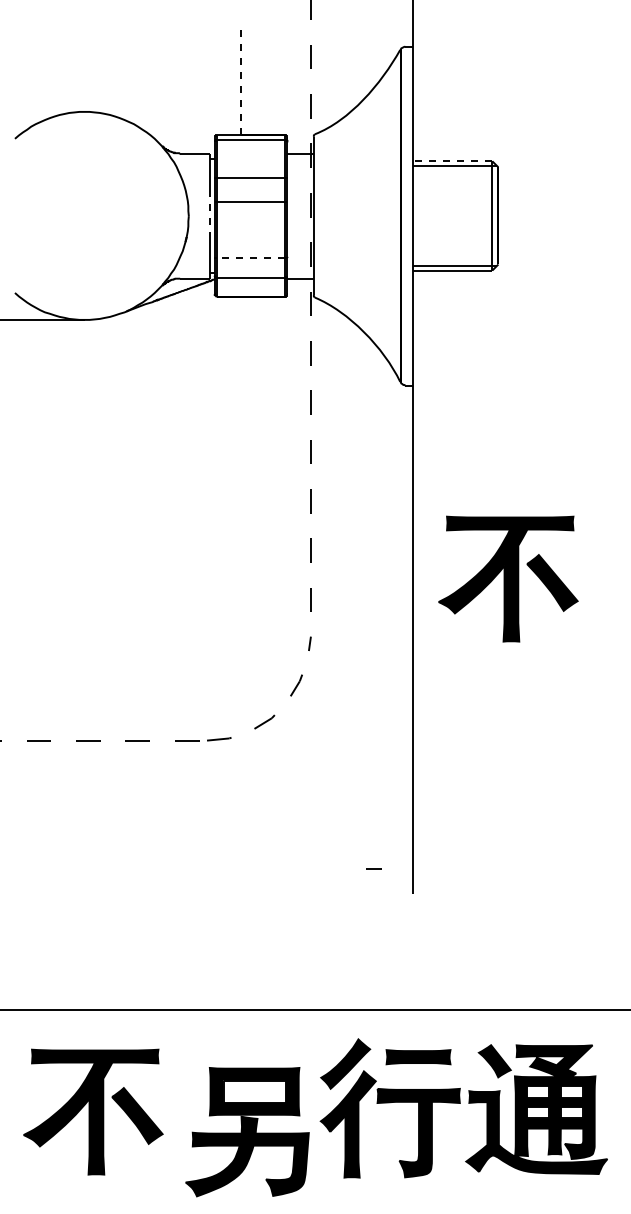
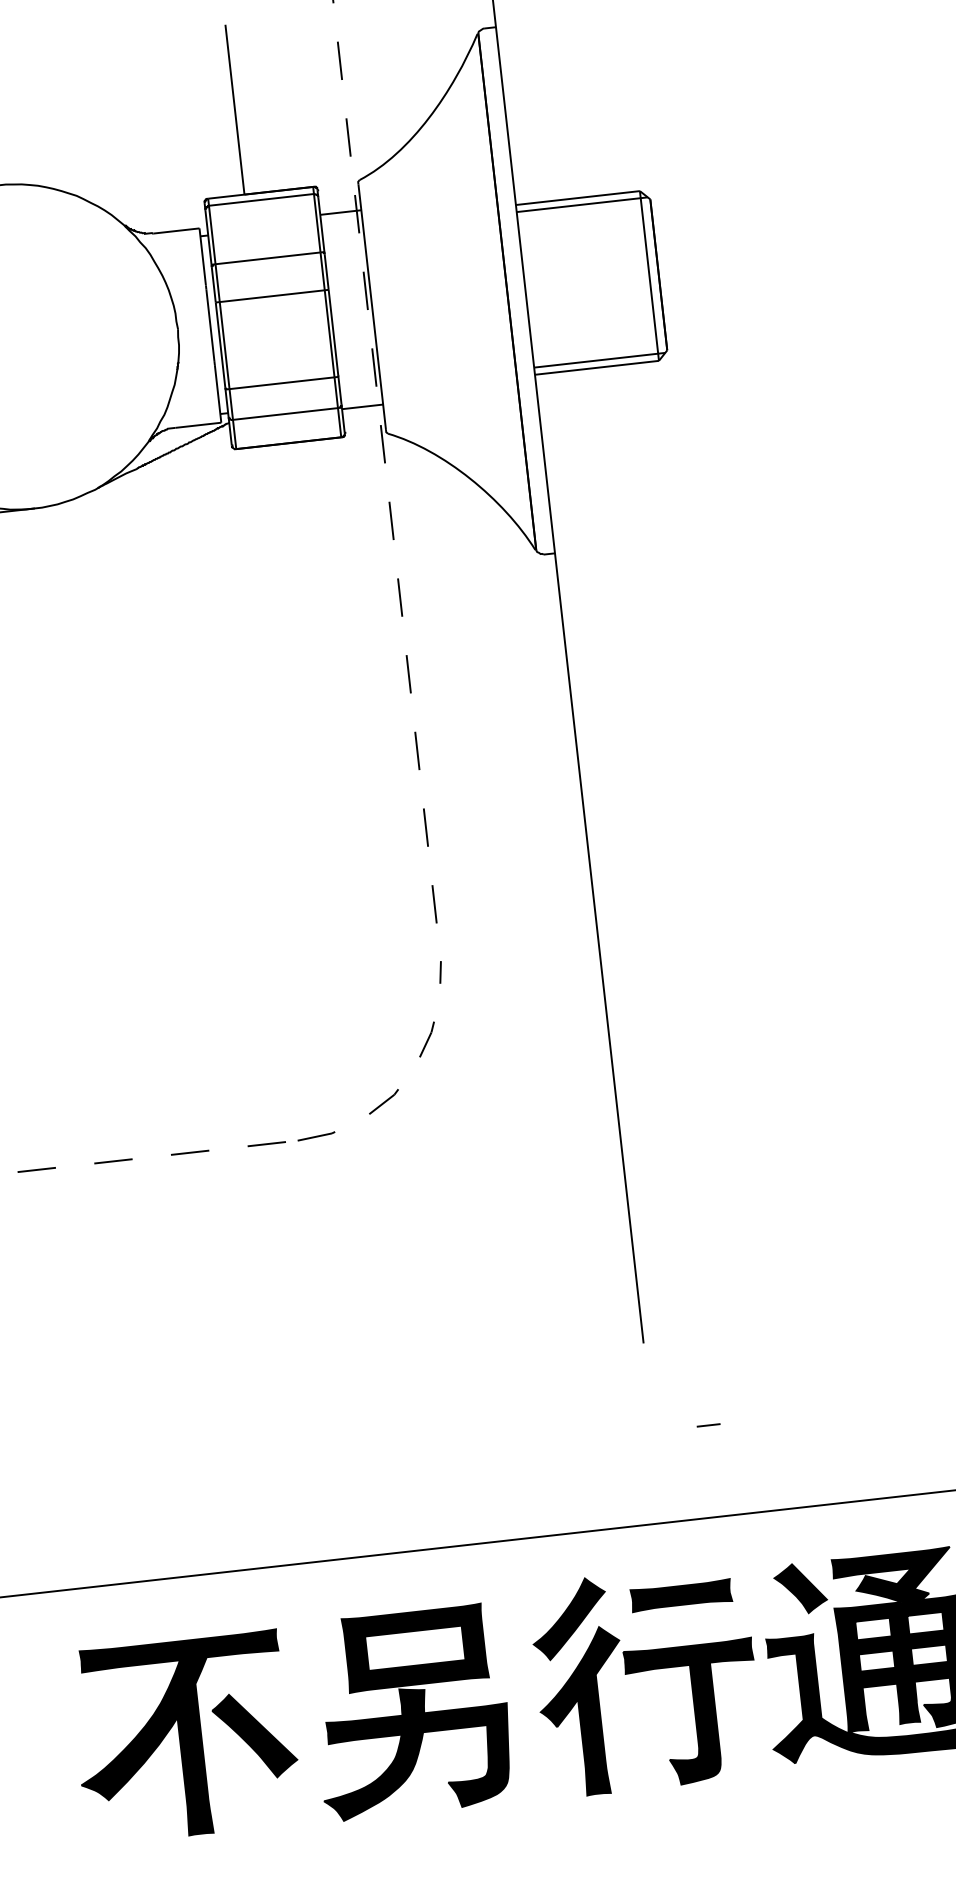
line: (240, 80) -> (234, 109), dashed -> solid
line: (452, 161) -> (578, 198), dashed -> solid
line: (209, 215) -> (209, 324), dashed -> solid
line: (251, 257) -> (282, 382), dashed -> solid
part: (508, 578) -> (737, 836), removed
line: (373, 868) -> (707, 1424), moved
part: (247, 1132) -> (411, 1712), moved

